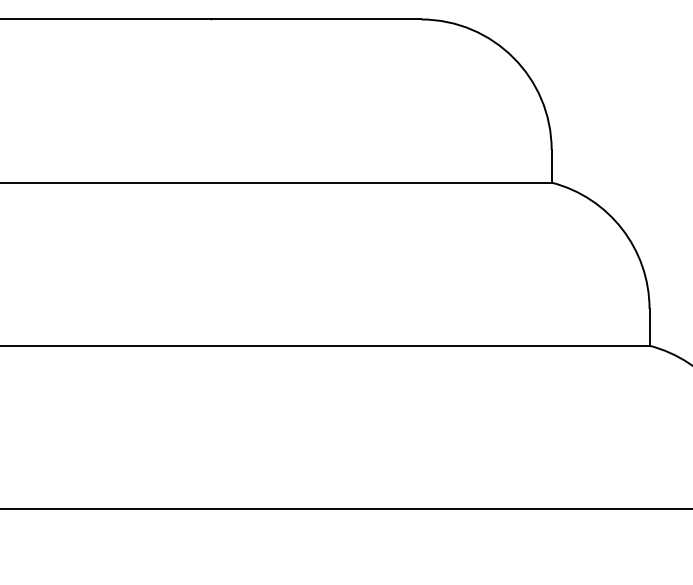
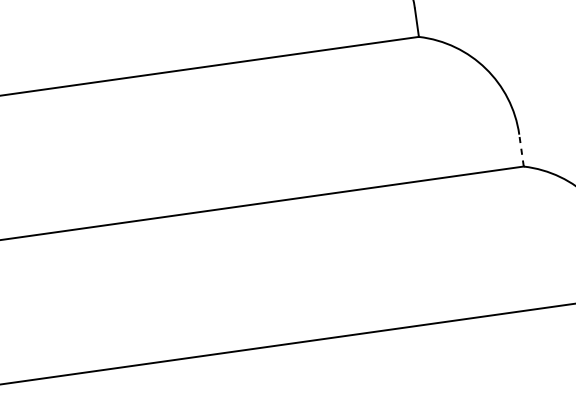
line: (649, 326) -> (521, 149), solid -> dashed

